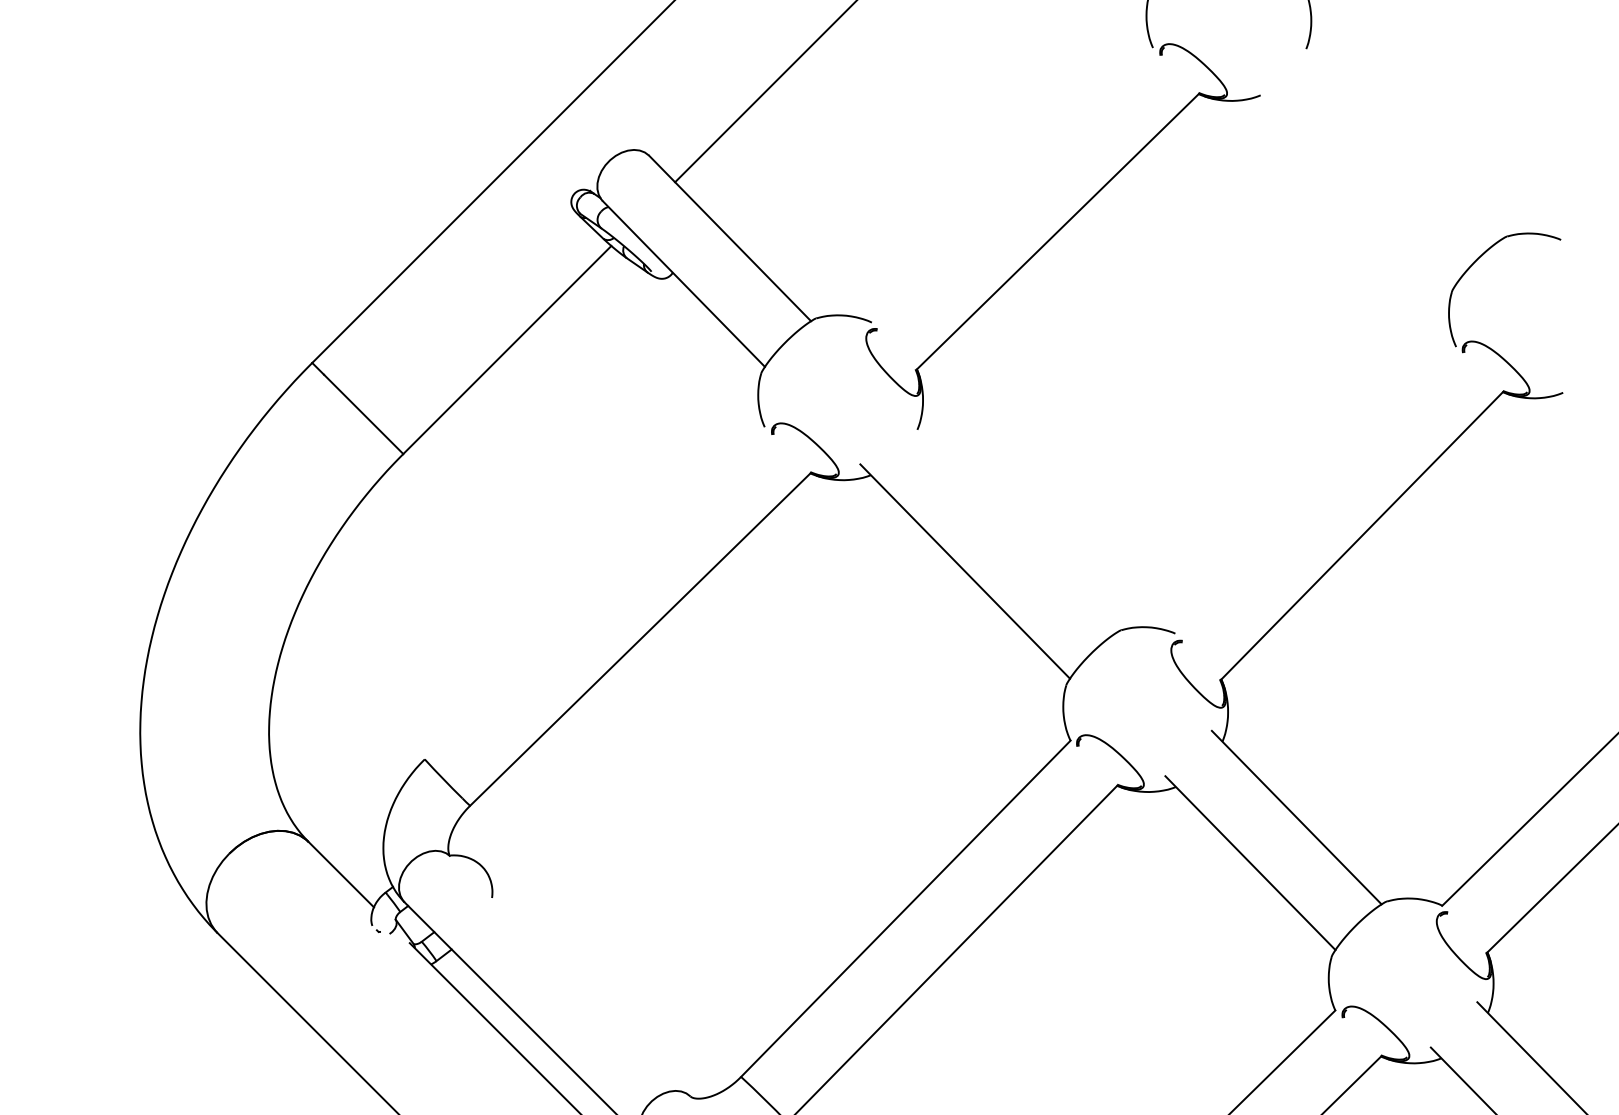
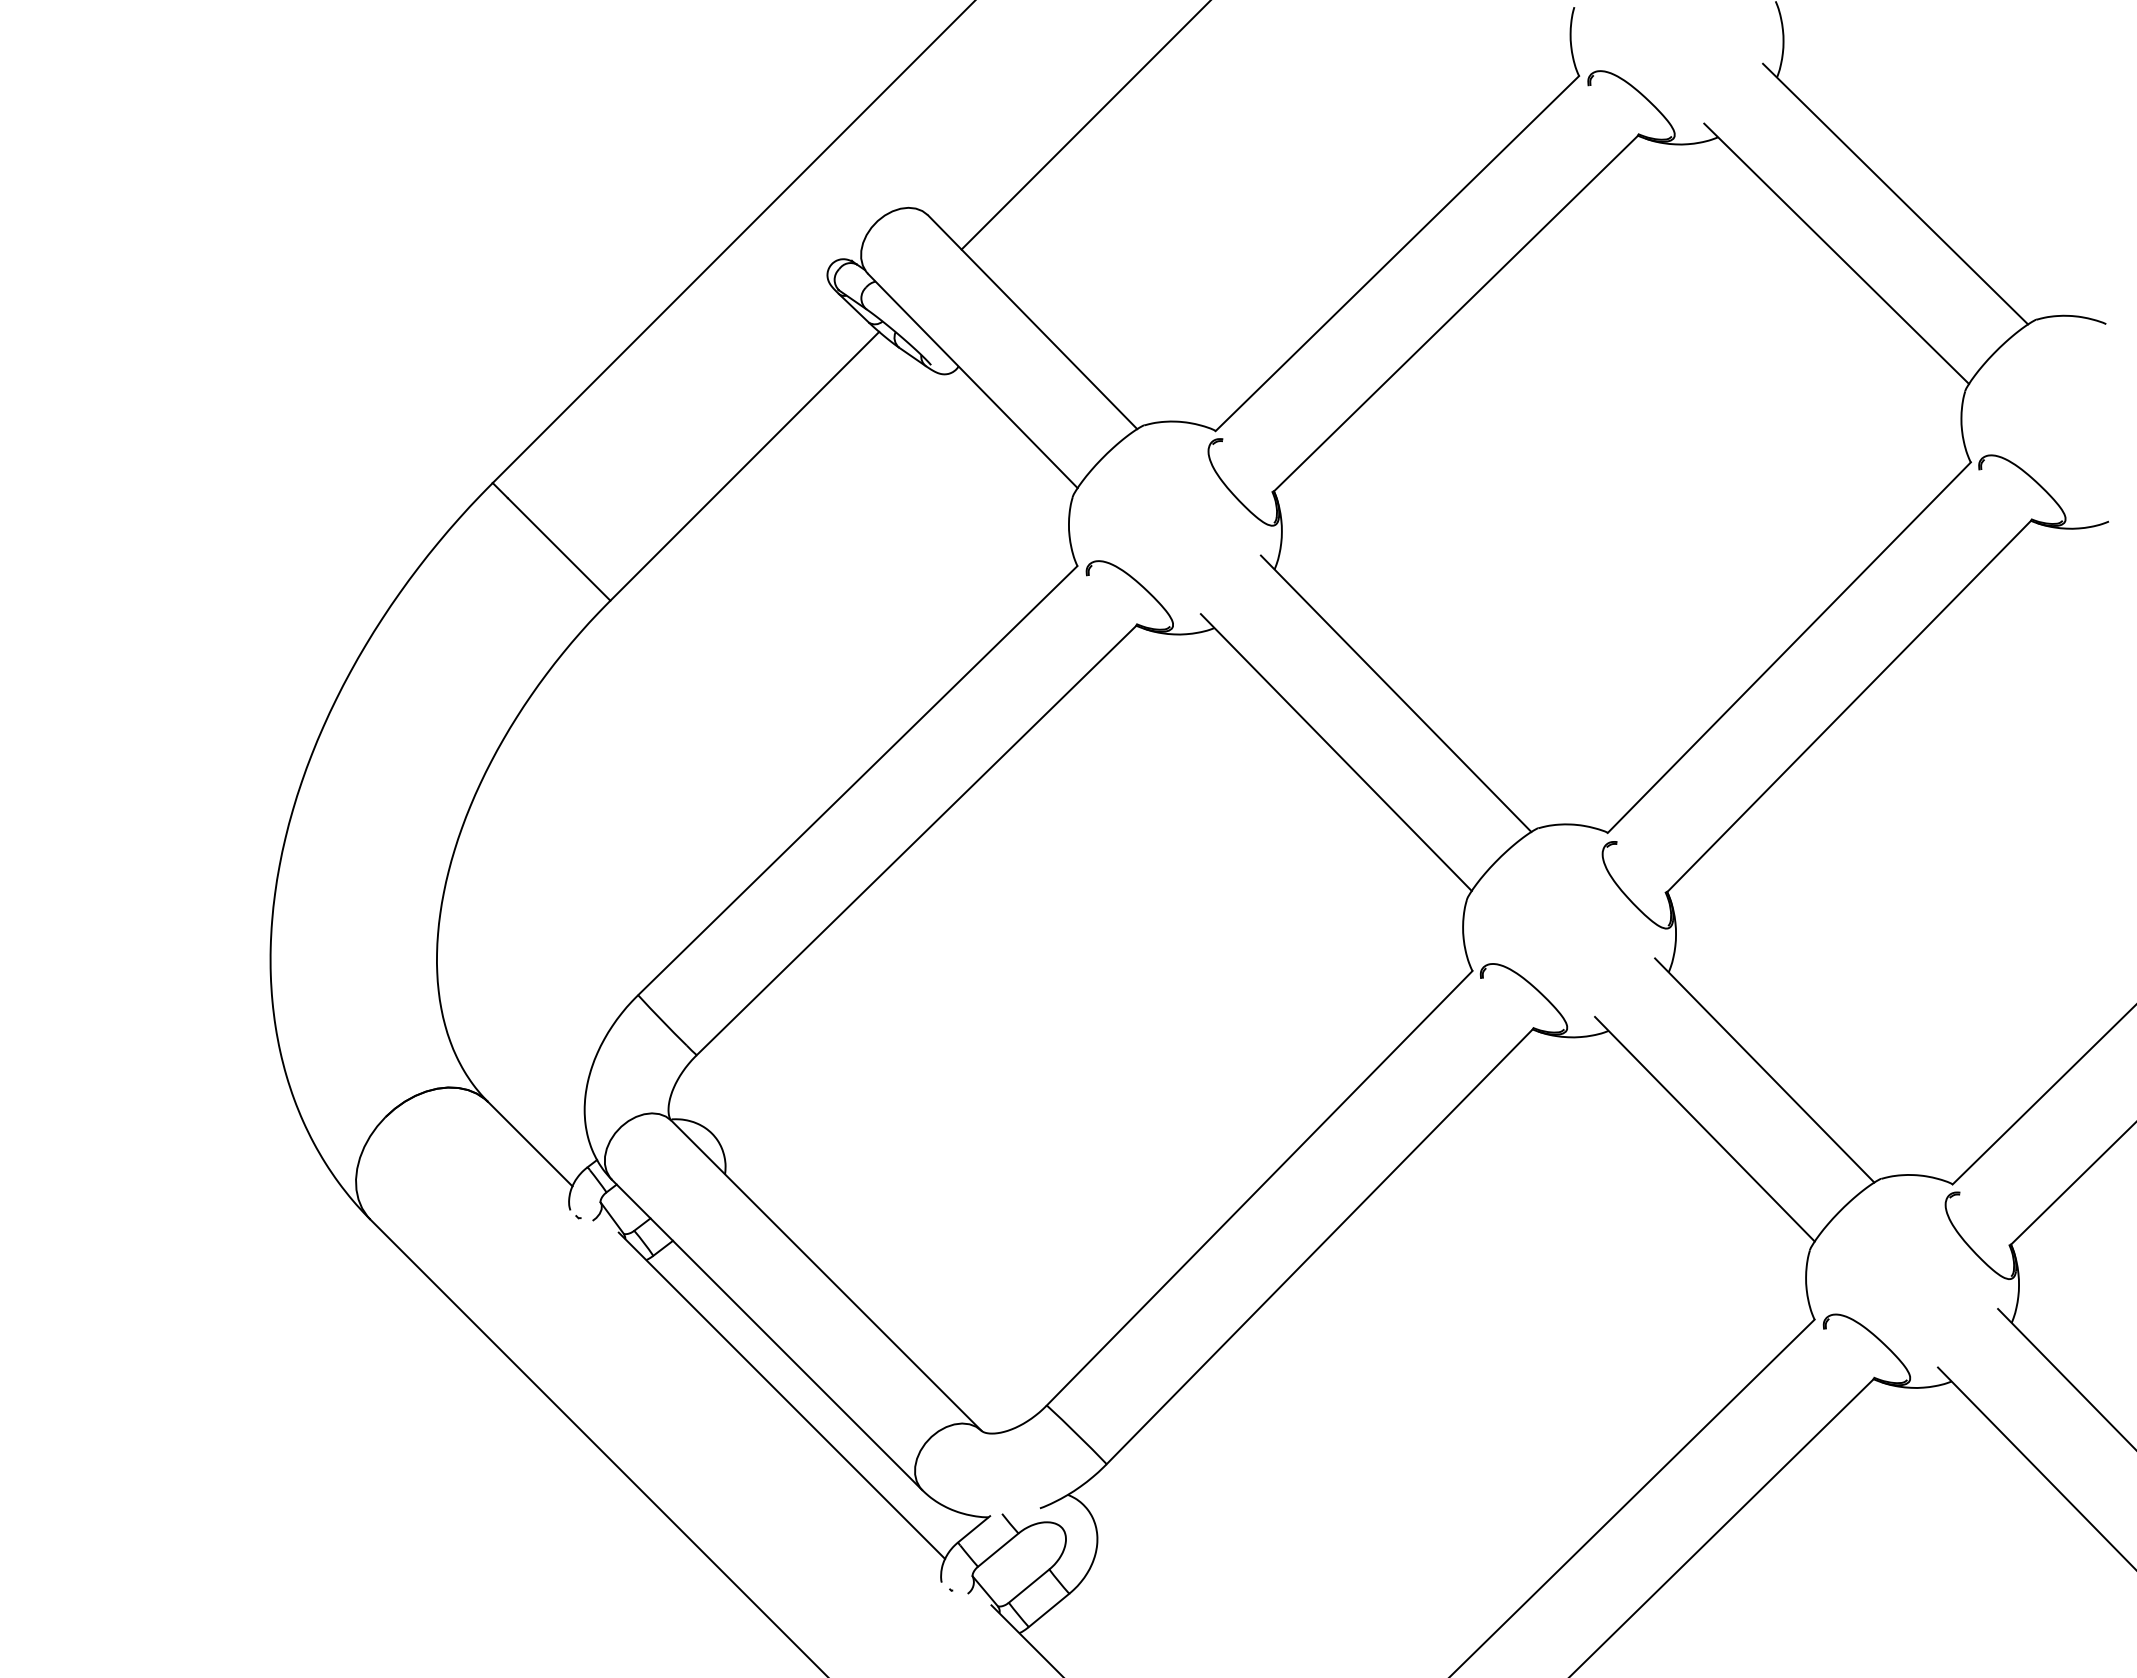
line: (1397, 138) -> (1895, 193), added
line: (1012, 185) -> (1397, 253), added
line: (1352, 185) -> (1836, 253), added
line: (1315, 490) -> (1788, 647), added
line: (1010, 525) -> (1395, 693), added
line: (594, 593) -> (857, 780), added
line: (570, 976) -> (826, 1275), added

